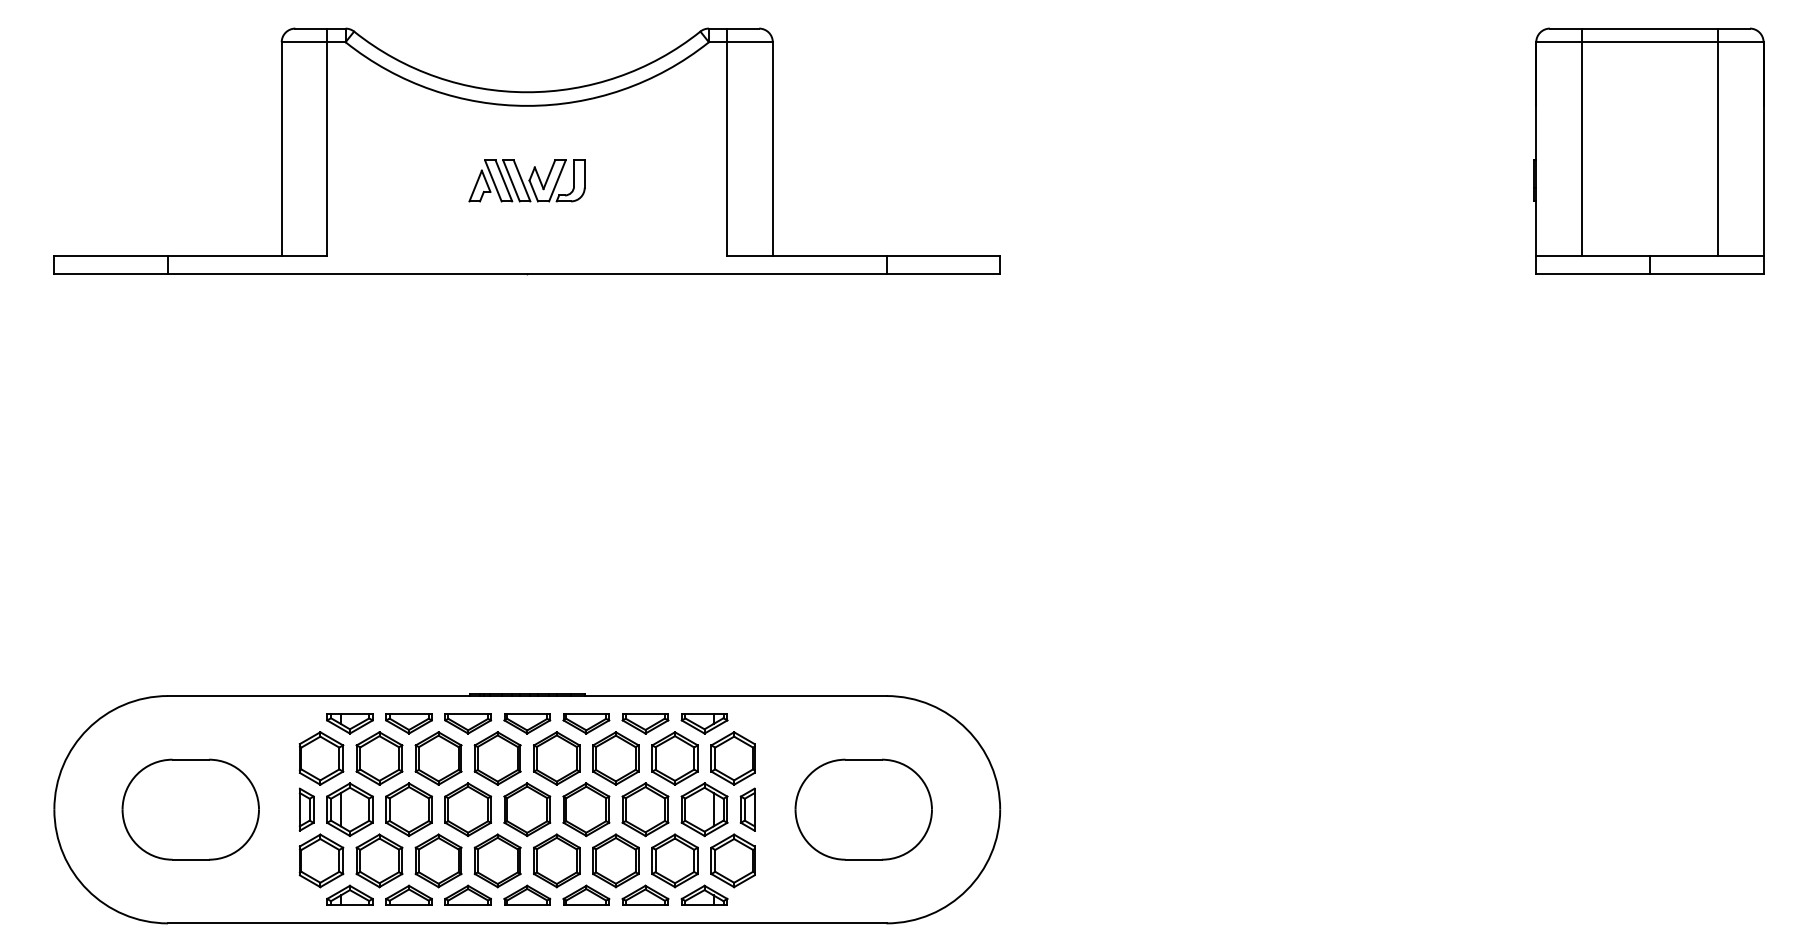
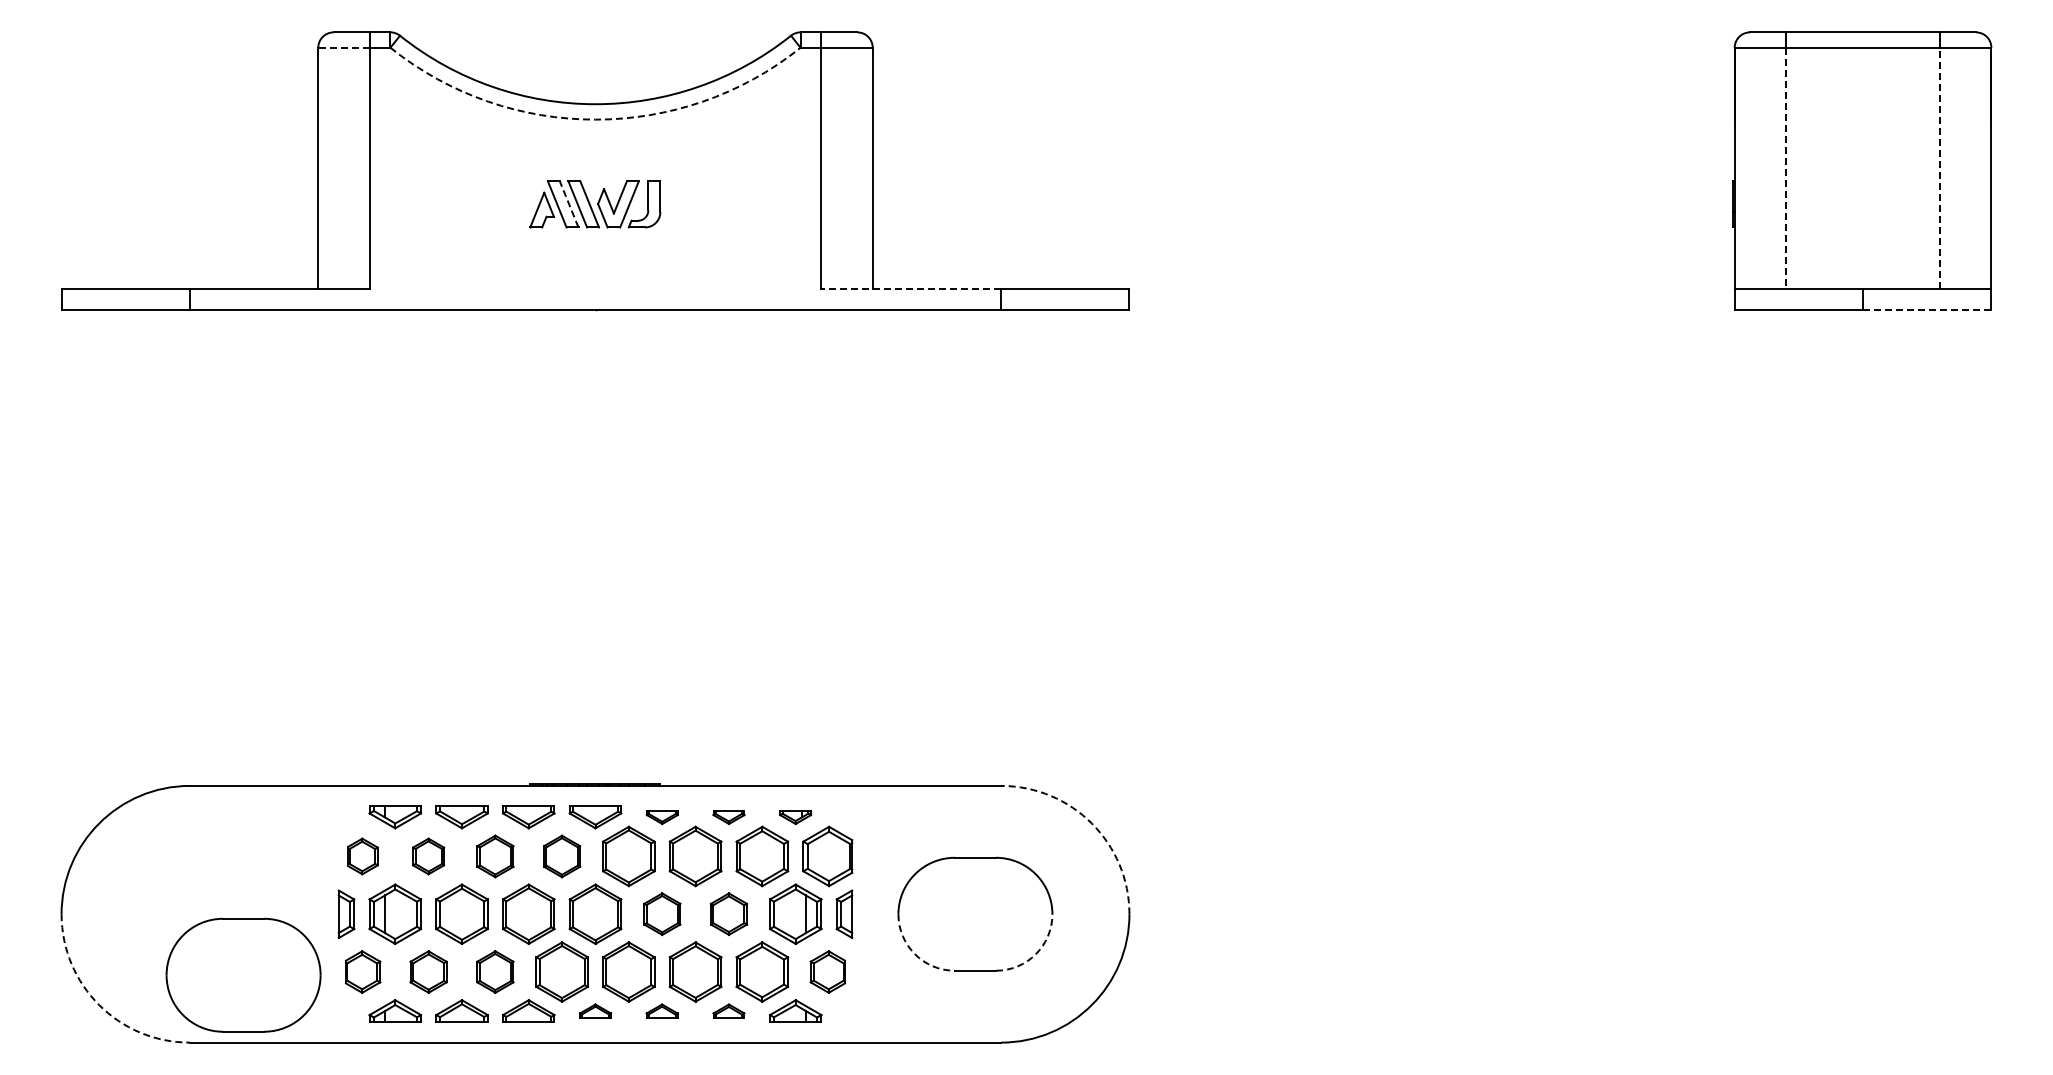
line: (304, 42) -> (343, 47), solid -> dashed
arc: (527, 105) -> (595, 119), solid -> dashed
line: (1582, 149) -> (1786, 168), solid -> dashed
line: (1718, 149) -> (1940, 168), solid -> dashed
line: (504, 181) -> (569, 204), solid -> dashed
line: (807, 256) -> (911, 289), solid -> dashed
line: (1706, 274) -> (1926, 309), solid -> dashed
part: (586, 723) -> (662, 817), size x0.6
part: (645, 723) -> (728, 817), size x0.6
part: (704, 723) -> (795, 817), size x0.6
arc: (966, 729) -> (1091, 823), solid -> dashed
part: (320, 758) -> (362, 856), size x0.6
part: (379, 758) -> (428, 856), size x0.6
part: (438, 758) -> (495, 856), size x0.7
part: (497, 758) -> (561, 856), size x0.7
part: (190, 809) -> (243, 974), moved
part: (586, 809) -> (662, 913), size x0.7
part: (645, 809) -> (728, 913), size x0.7
arc: (809, 845) -> (914, 954), solid -> dashed
arc: (916, 845) -> (1035, 954), solid -> dashed
part: (320, 860) -> (362, 971), size x0.7
part: (379, 860) -> (428, 971), size x0.7
part: (438, 860) -> (495, 971), size x0.7
part: (732, 860) -> (827, 971), size x0.7
arc: (87, 890) -> (99, 1005), solid -> dashed
part: (527, 894) -> (595, 1010), size x0.6
part: (585, 894) -> (661, 1010), size x0.6
part: (645, 894) -> (728, 1010), size x0.6

